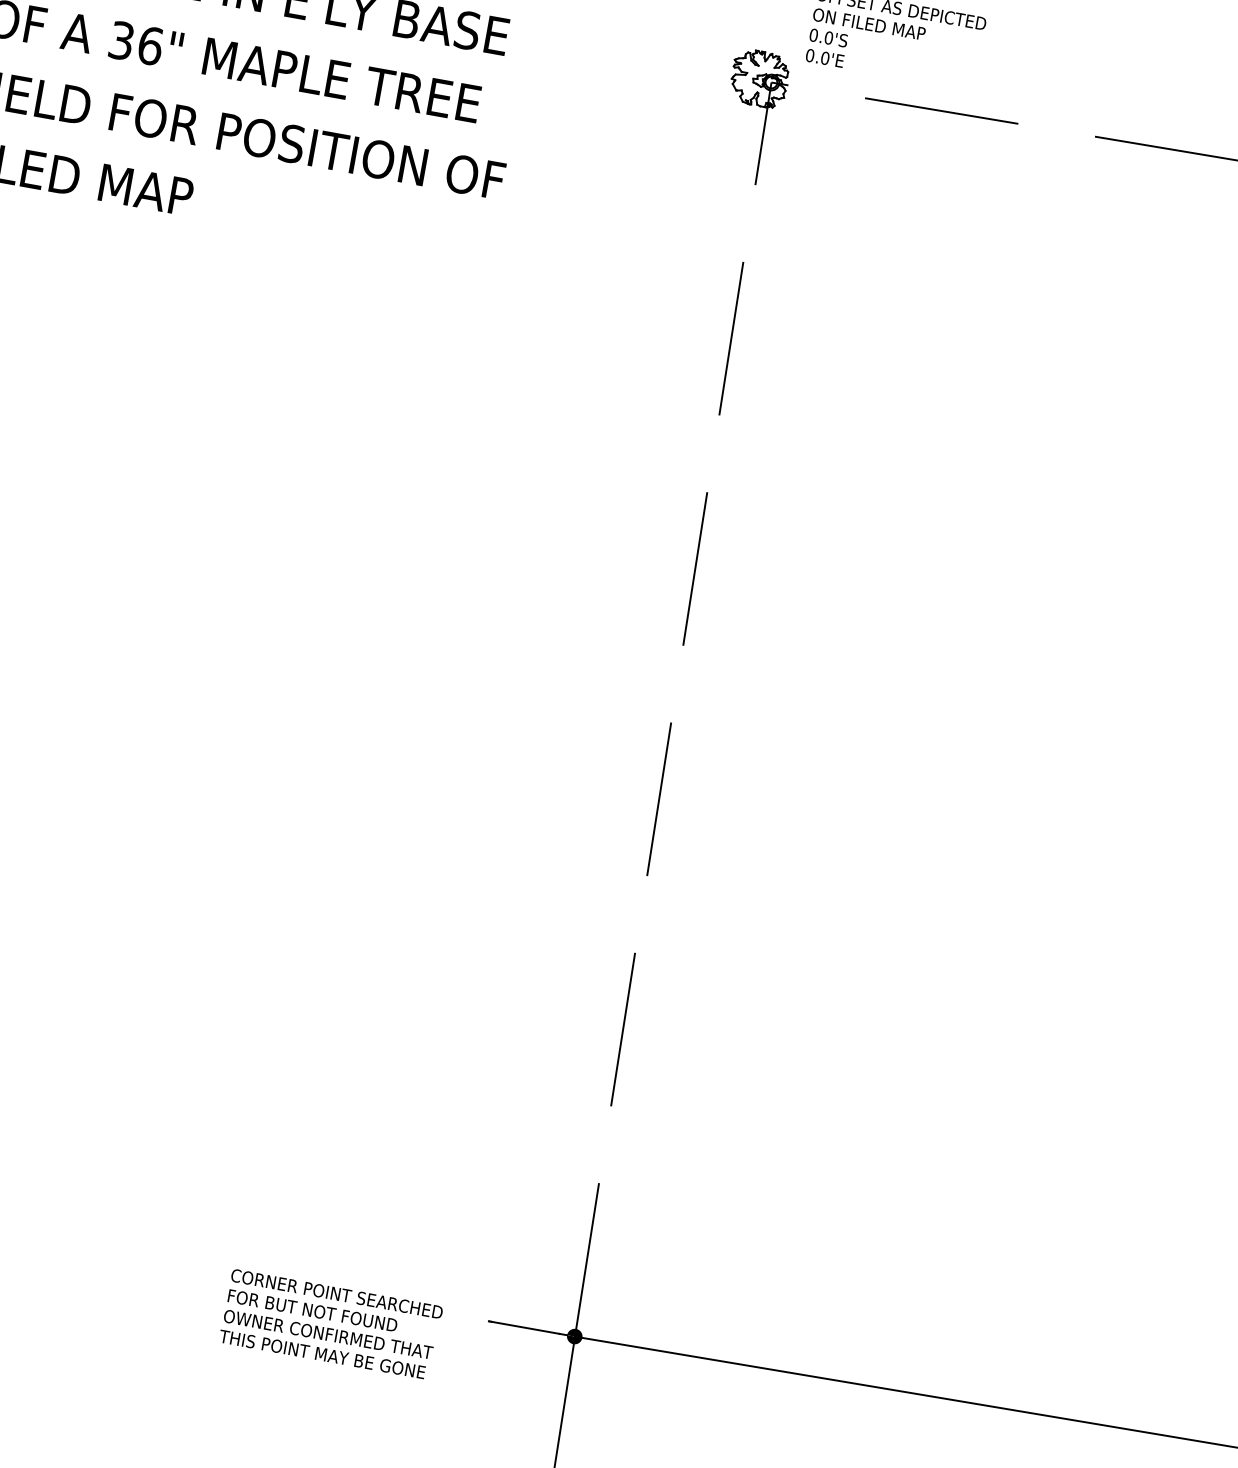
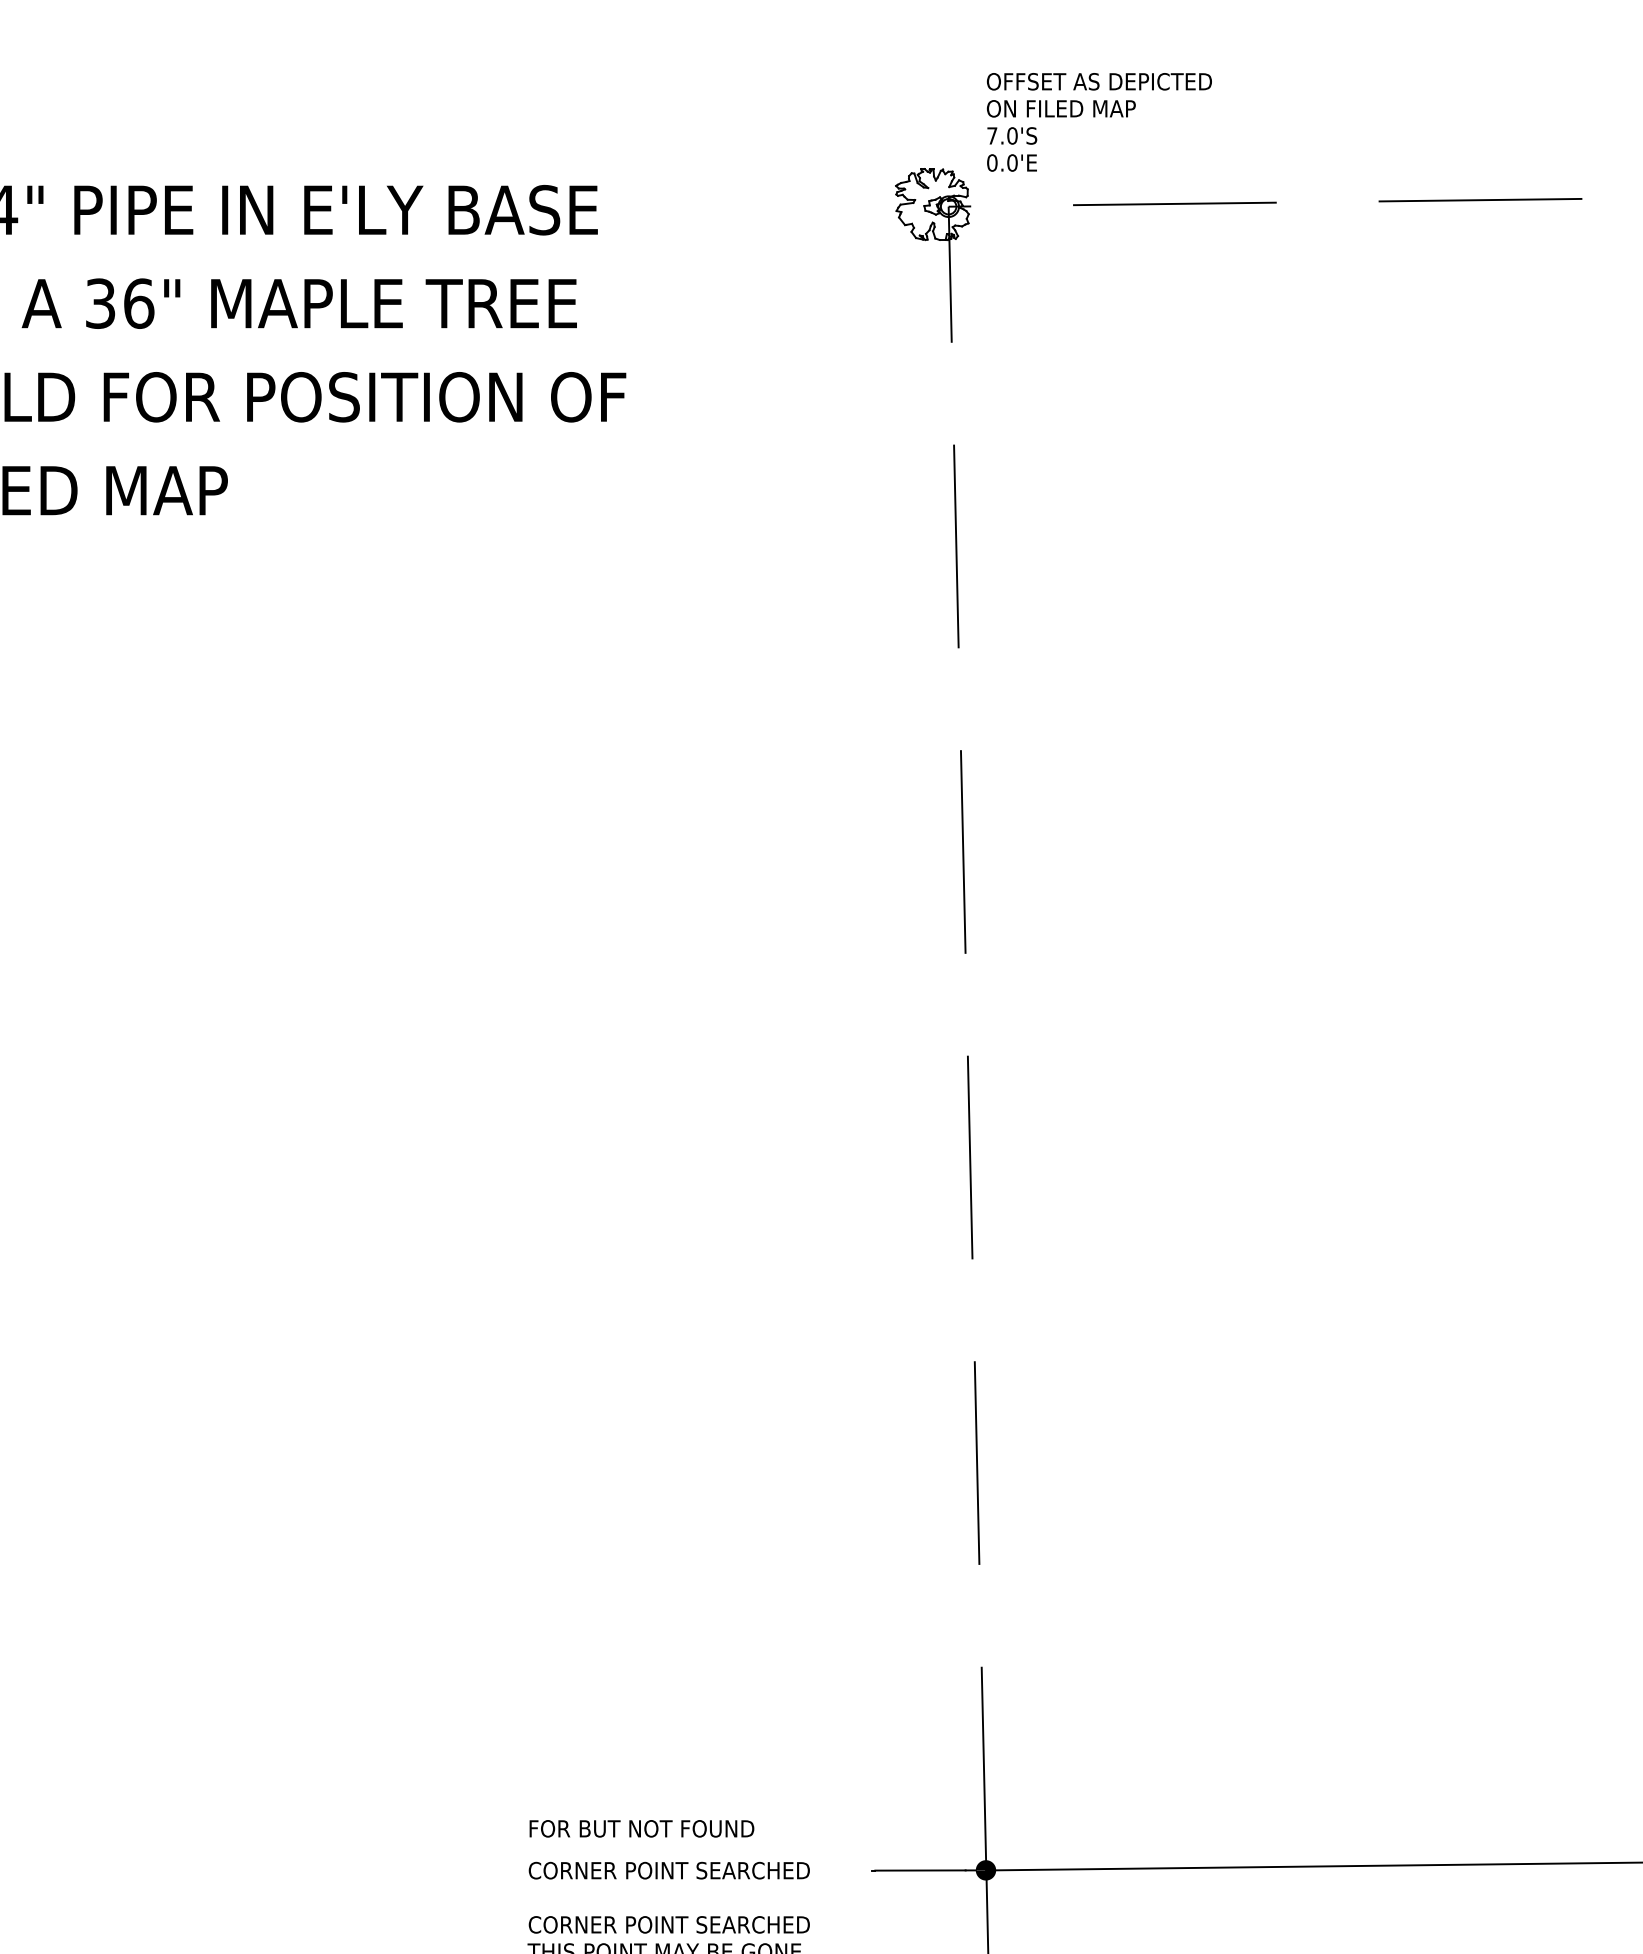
text: (814, 35) -> (992, 135), 0.0'S -> 7.0'S
text: (312, 1310) -> (641, 1828), moved
text: (331, 1334) -> (671, 1924), OWNER CONFIRMED THAT -> CORNER POINT SEARCHED

